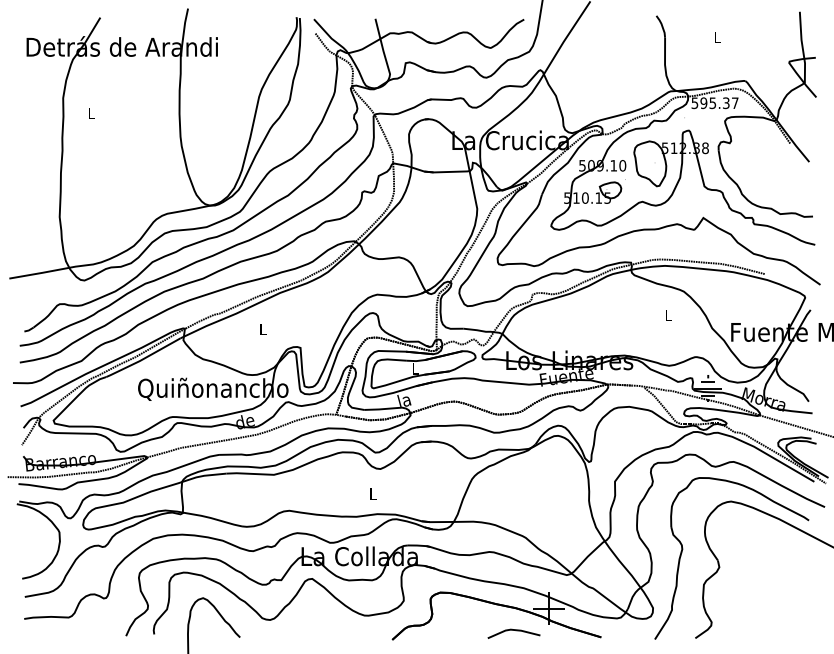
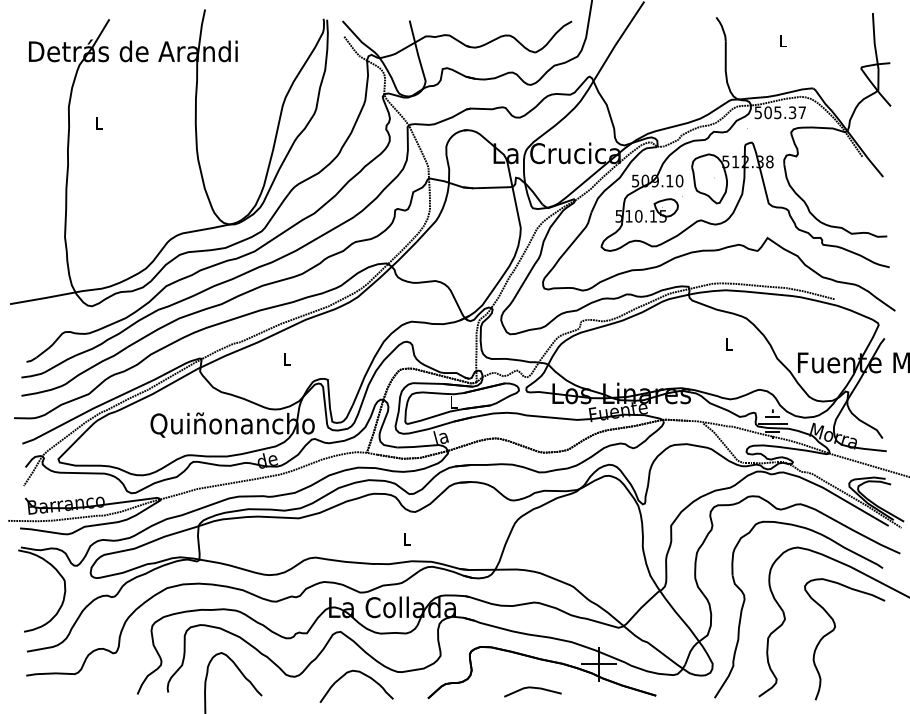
text: (703, 102) -> (767, 112), 595.37 -> 505.37
curve: (764, 577) -> (834, 630), added
curve: (332, 617) -> (362, 674), added
line: (513, 630) -> (532, 688), moved

